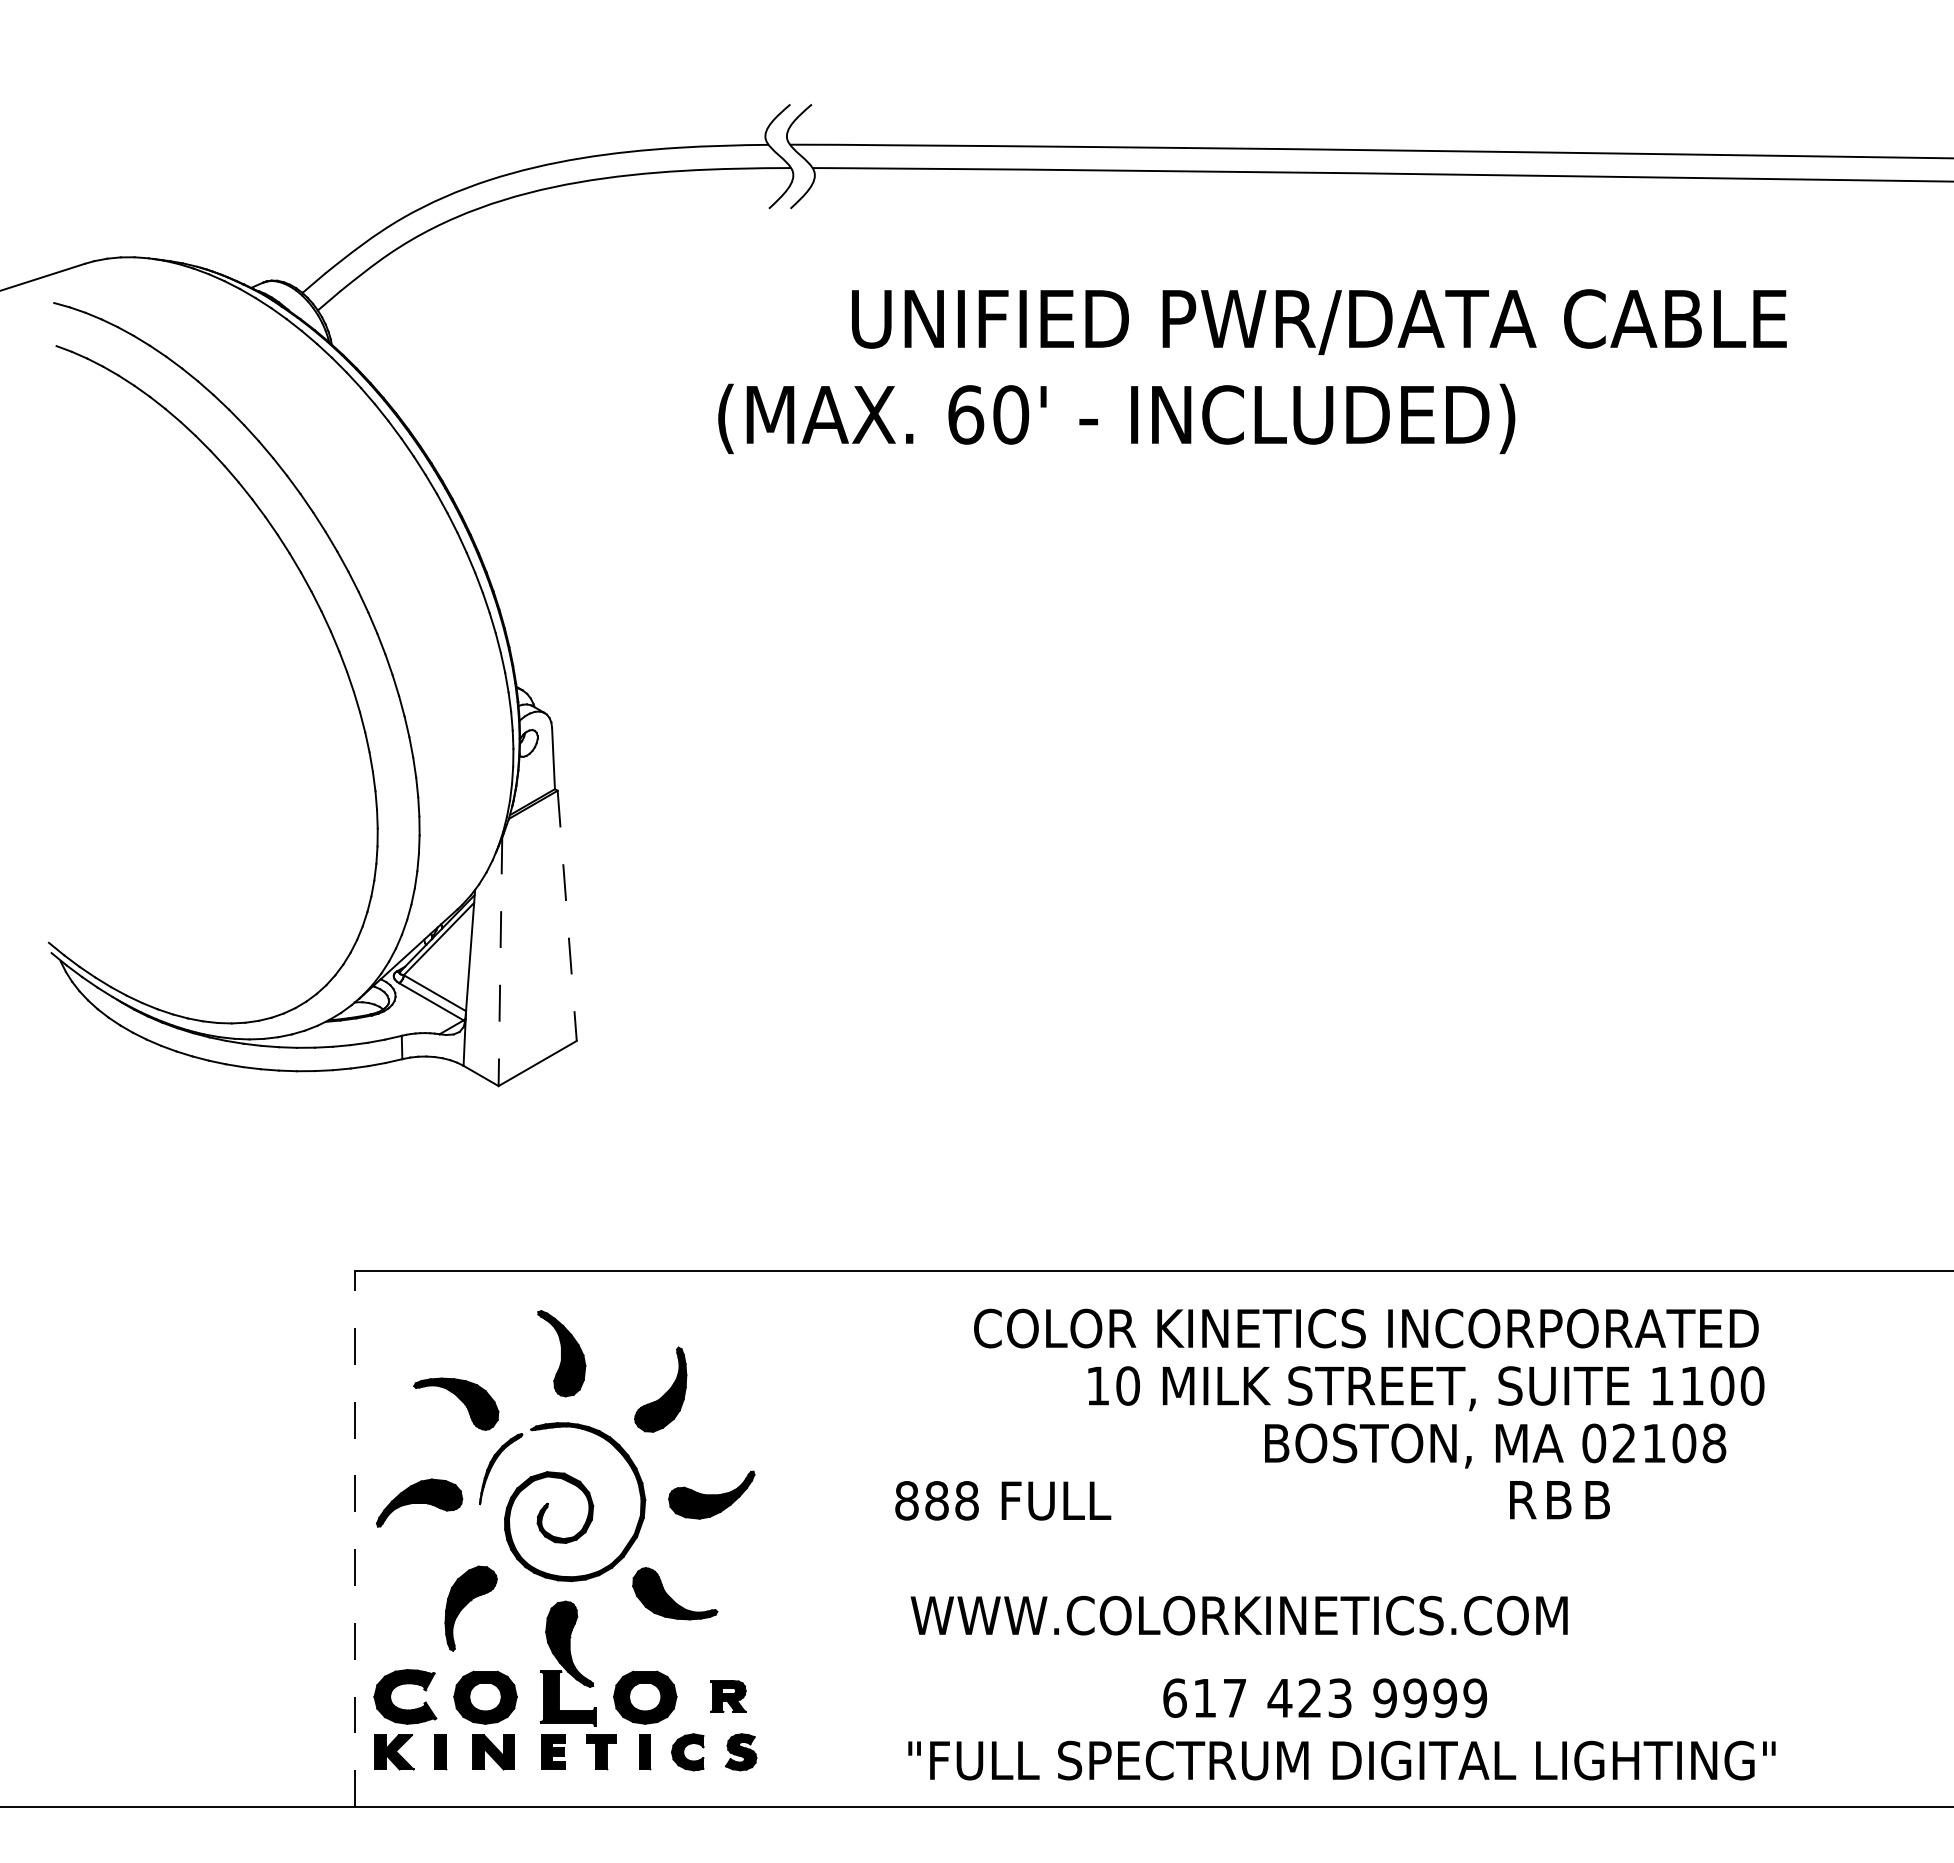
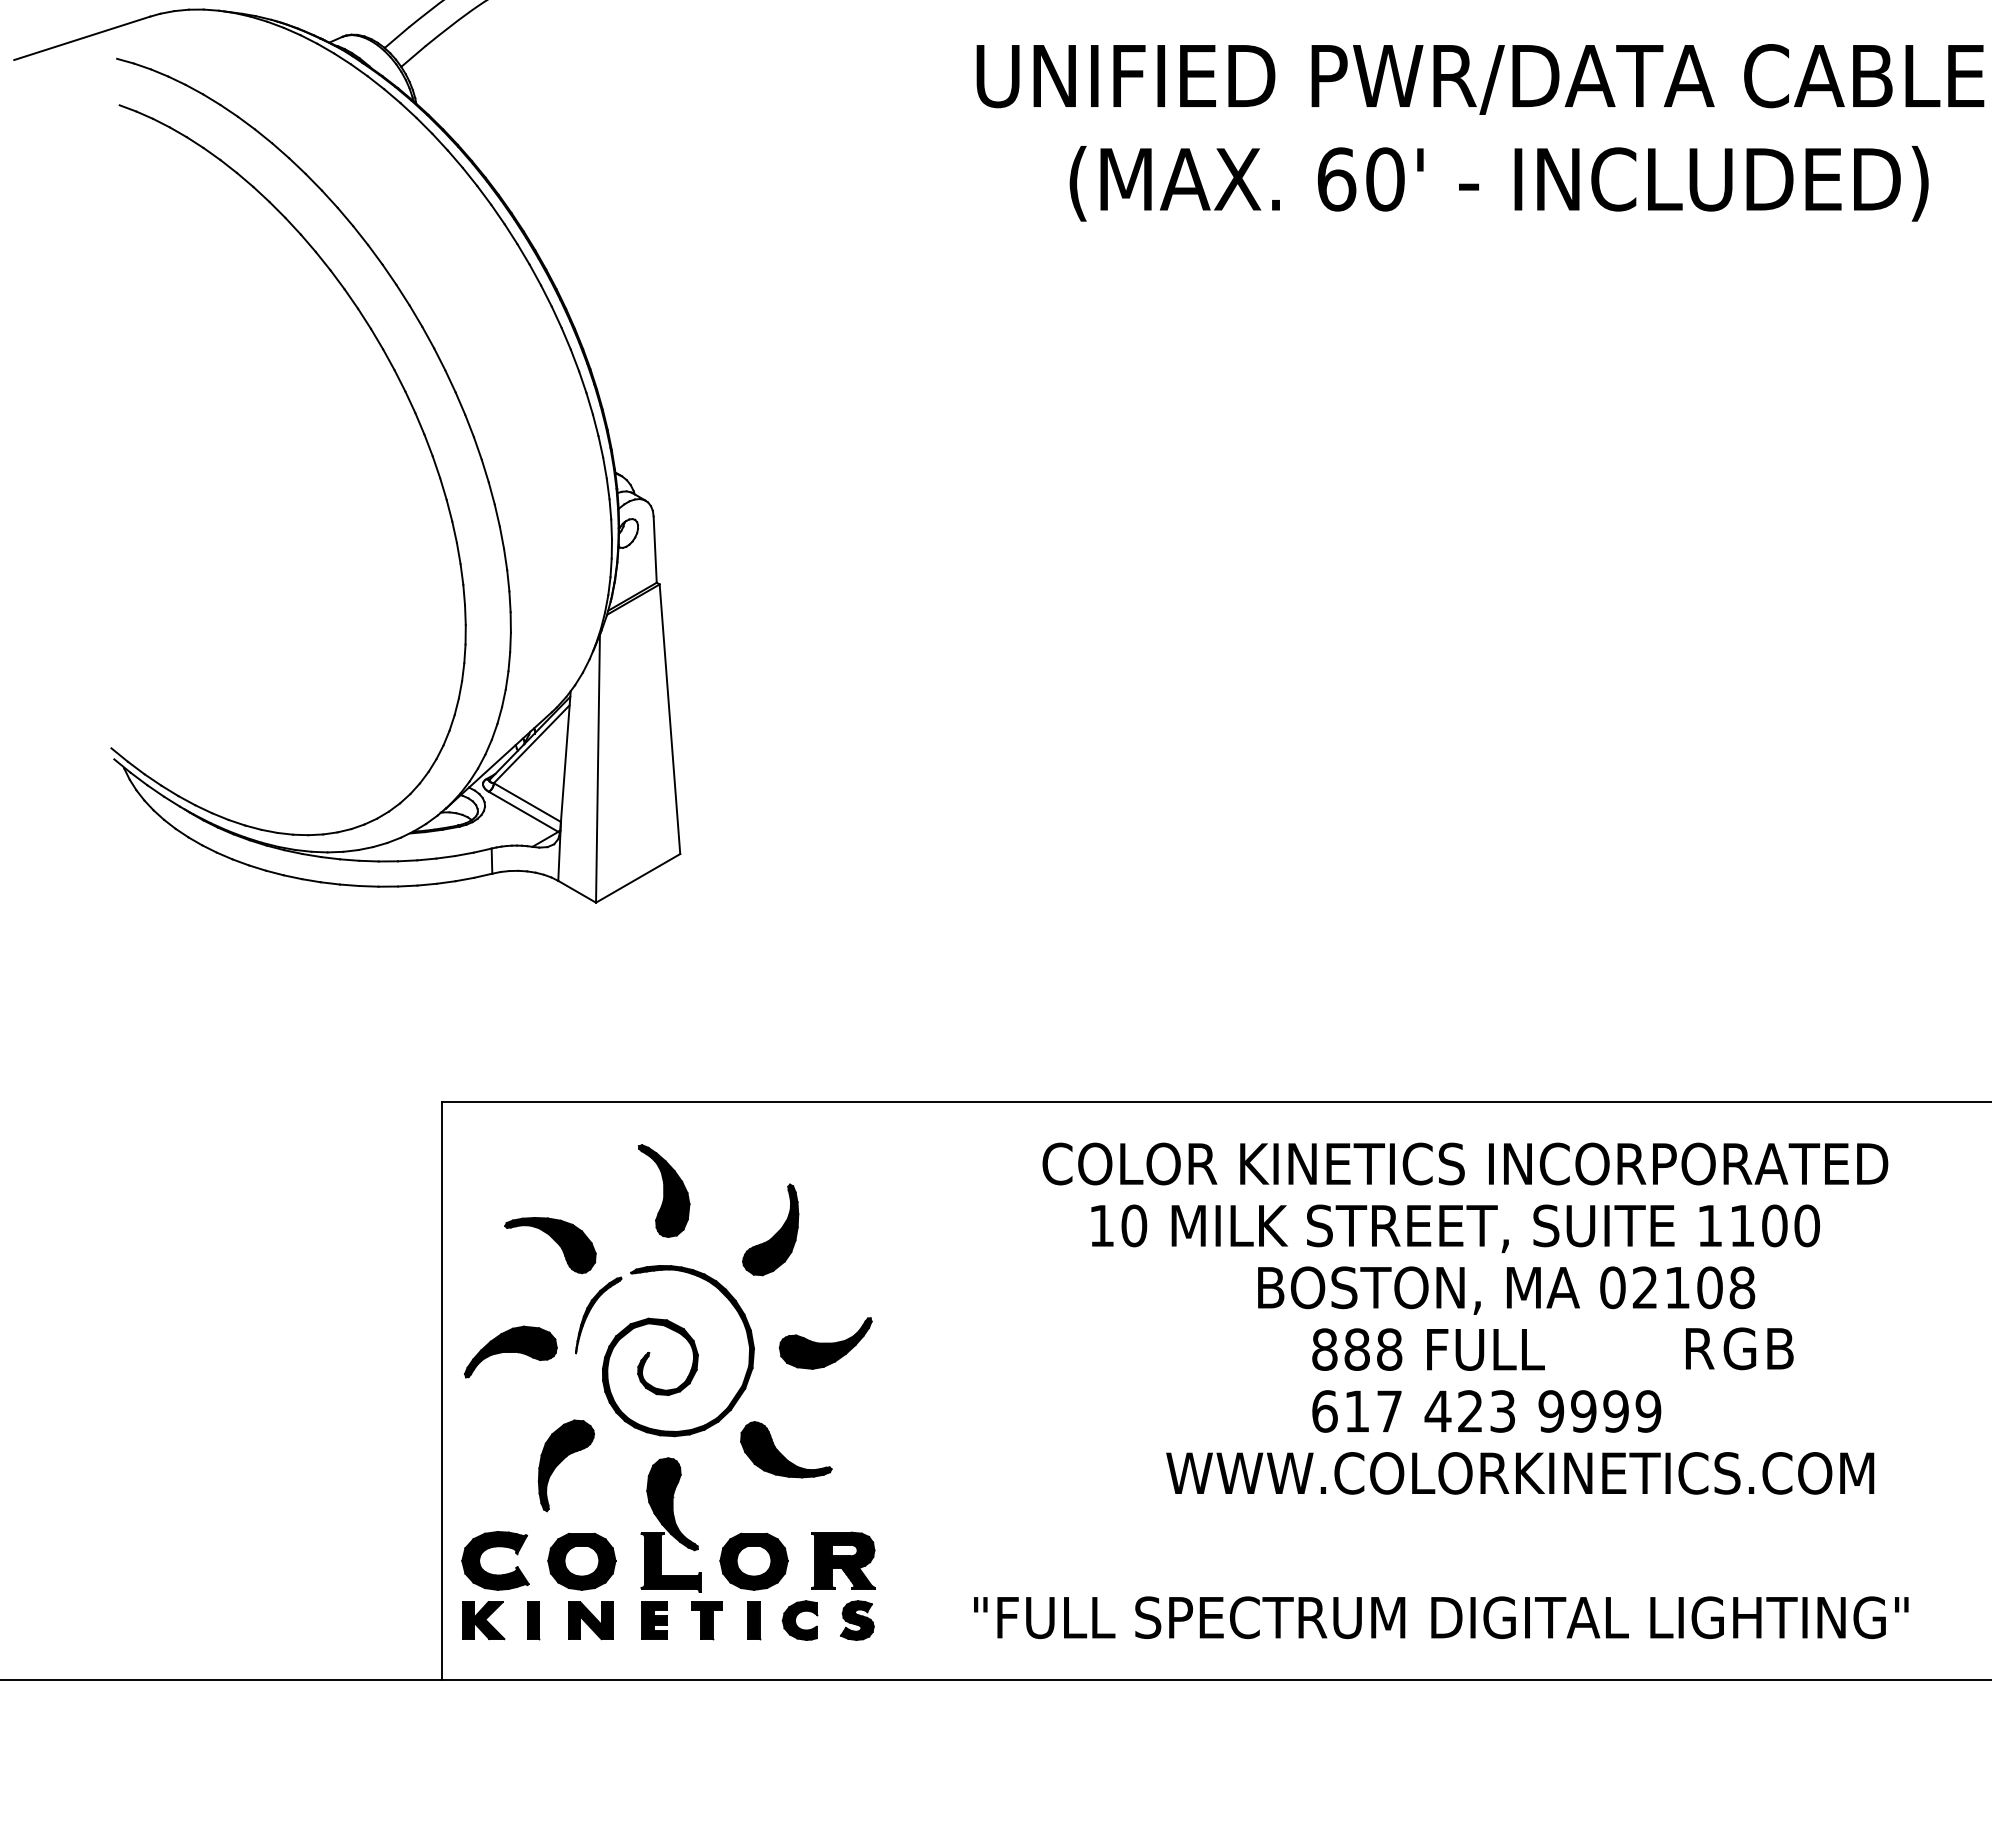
text: (1116, 418) -> (1498, 183), moved
line: (567, 916) -> (670, 719), dashed -> solid
line: (500, 962) -> (598, 769), dashed -> solid
text: (1366, 1328) -> (1465, 1163), moved
text: (1426, 1388) -> (1455, 1228), moved
text: (1495, 1445) -> (1506, 1290), moved
text: (1560, 1499) -> (1740, 1348), B -> G
text: (1003, 1500) -> (1428, 1349), moved
line: (355, 1539) -> (441, 1391), dashed -> solid
text: (1238, 1615) -> (1519, 1473), moved
part: (728, 1696) -> (843, 1560), size x1.67
text: (1325, 1697) -> (1487, 1410), moved
text: (1341, 1760) -> (1440, 1617), moved

